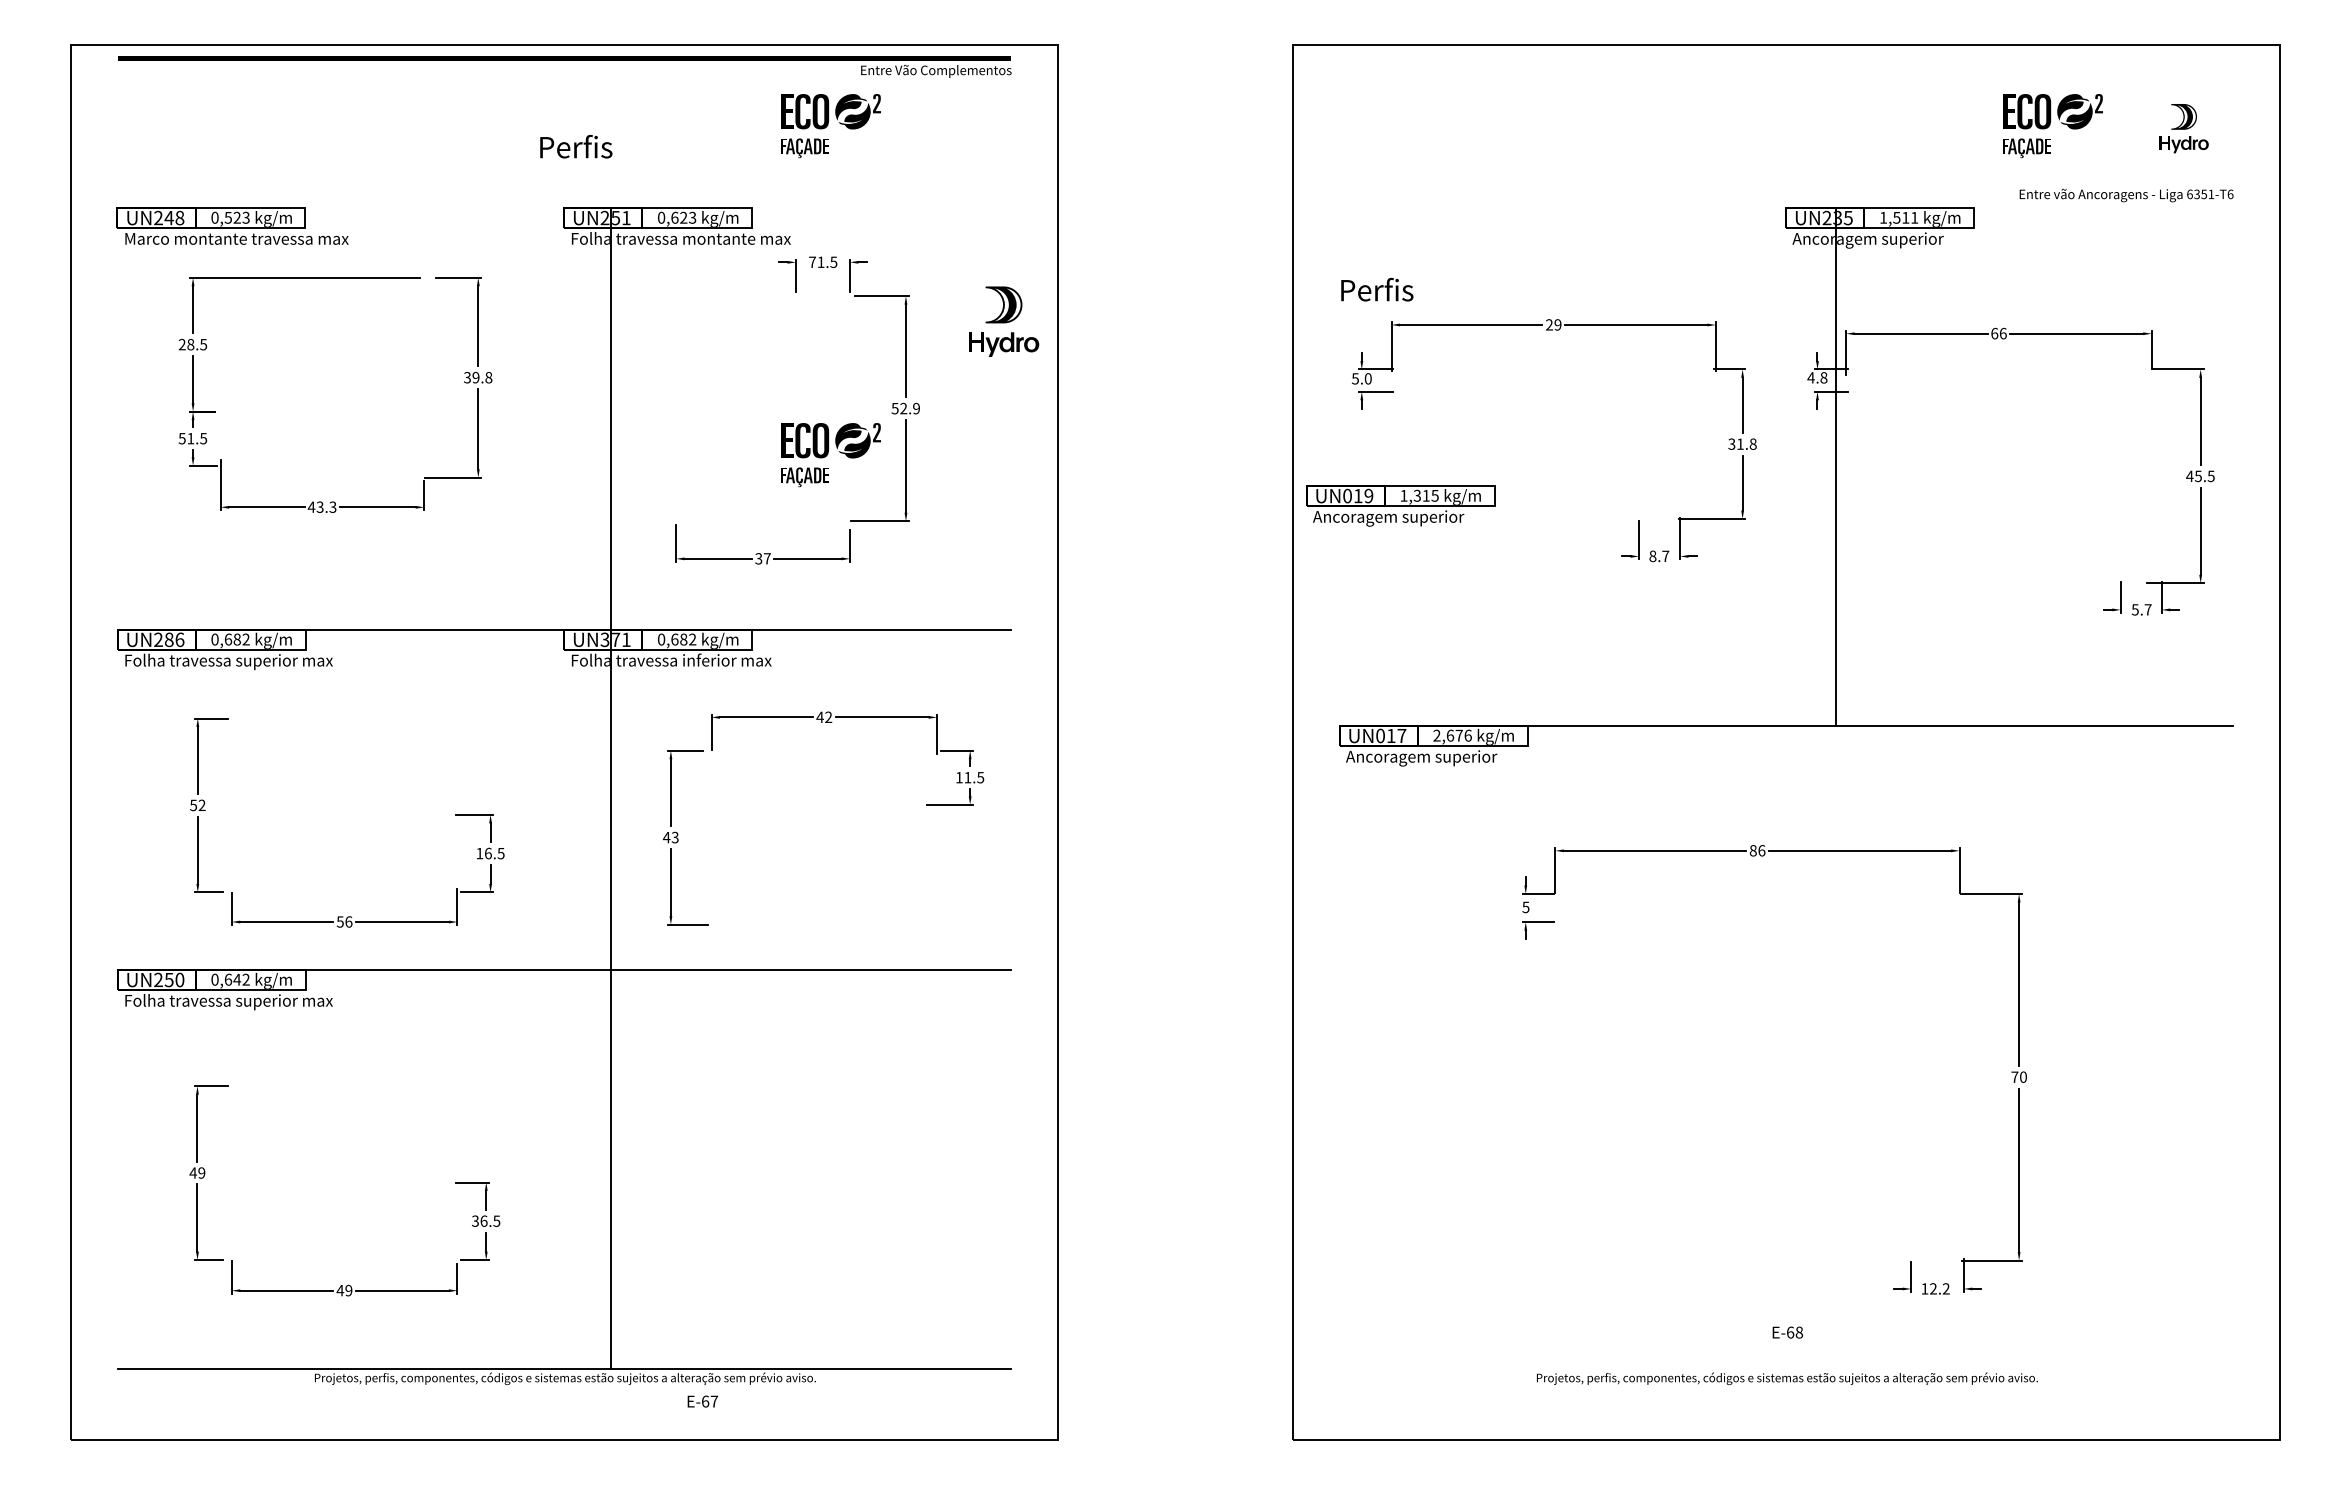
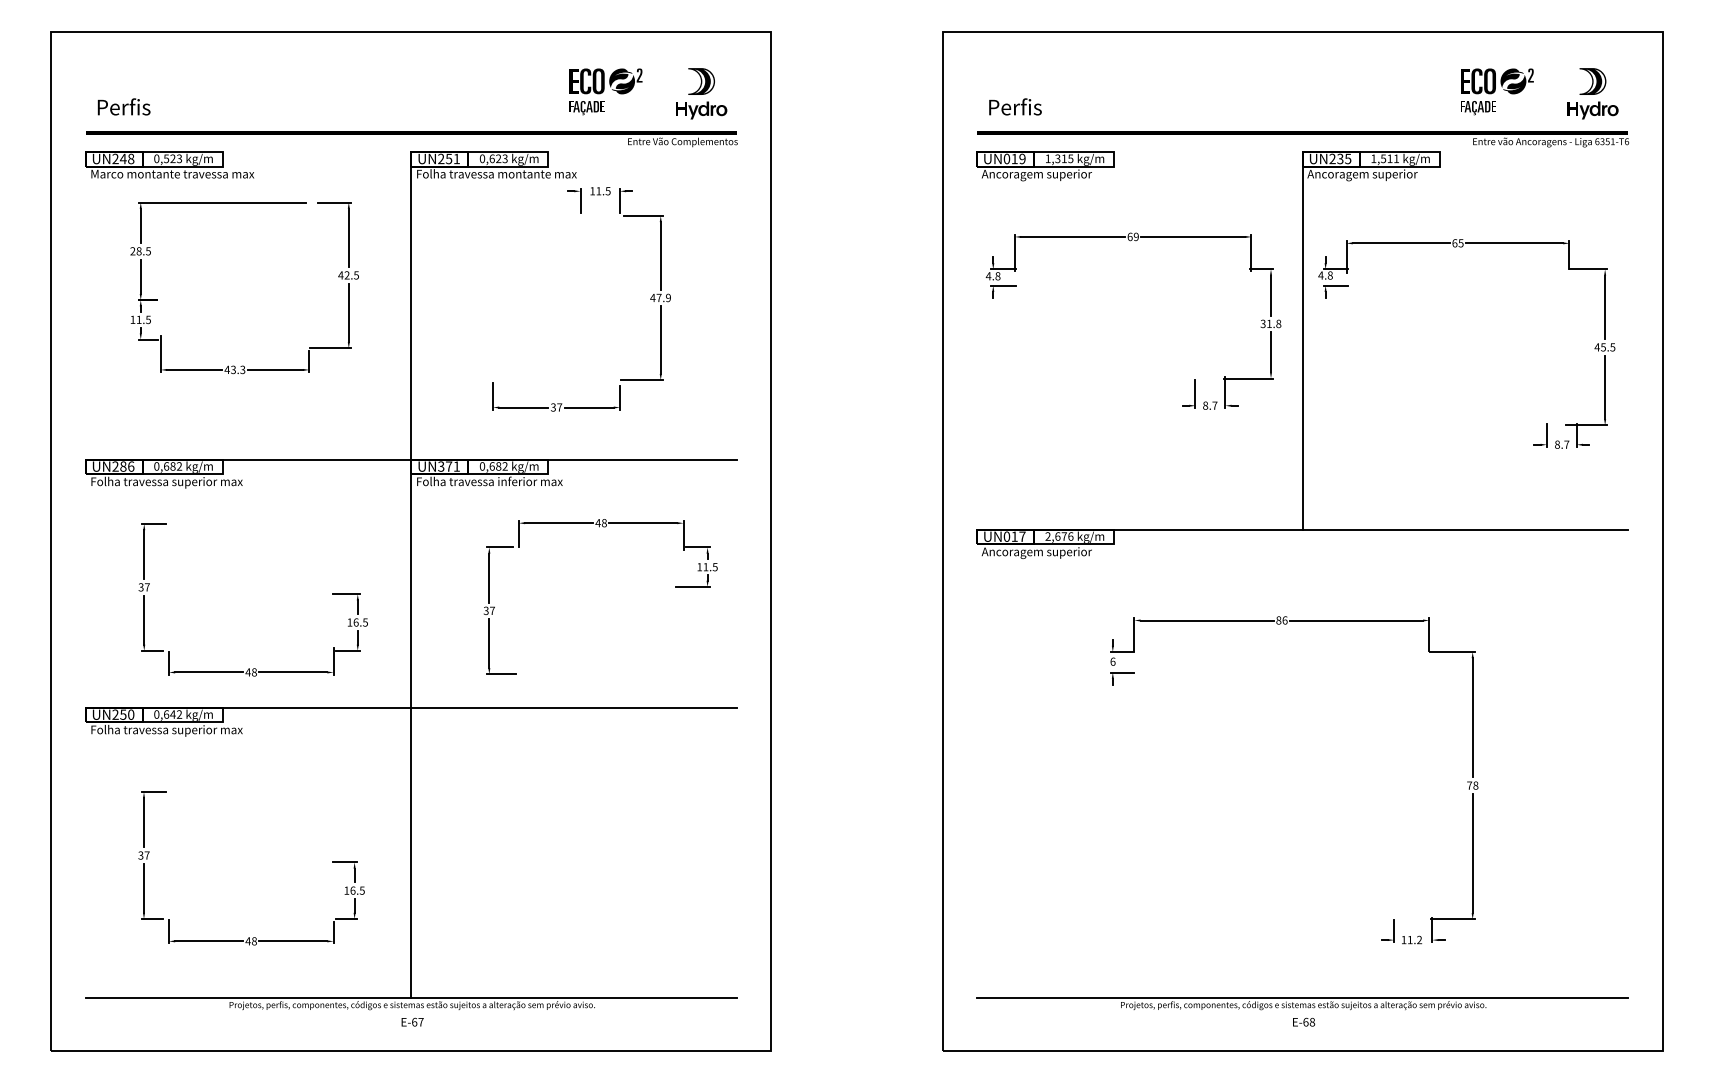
text: (564, 66) -> (411, 138), moved
part: (2184, 128) -> (1593, 93), size x1.43
text: (576, 146) -> (124, 106), moved
fill: (1785, 182) -> (1302, 133), added
text: (812, 261) -> (592, 190), 71.5 -> 11.5
text: (1377, 289) -> (1015, 106), moved
part: (1004, 321) -> (702, 93), moved
text: (1549, 324) -> (1130, 236), 29 -> 69
text: (2002, 333) -> (1460, 243), 66 -> 65
text: (477, 377) -> (348, 275), 39.8 -> 42.5
text: (1361, 378) -> (993, 275), 5.0 -> 4.8
text: (899, 408) -> (656, 297), 52.9 -> 47.9
text: (181, 438) -> (132, 319), 51.5 -> 11.5
part: (830, 455) -> (605, 332), removed
line: (1835, 467) -> (1302, 340), moved
part: (1400, 505) -> (1045, 165), moved
text: (2134, 609) -> (1556, 444), 5.7 -> 8.7
text: (828, 717) -> (604, 523), 42 -> 48
line: (610, 788) -> (410, 575), moved
text: (197, 804) -> (144, 586), 52 -> 37
text: (670, 837) -> (489, 610), 43 -> 37
text: (1525, 907) -> (1112, 661), 5 -> 6
text: (344, 921) -> (251, 672), 56 -> 48
text: (2023, 1077) -> (1475, 785), 70 -> 78
text: (197, 1172) -> (144, 855), 49 -> 37
text: (475, 1220) -> (346, 890), 36.5 -> 16.5
text: (1933, 1288) -> (1410, 939), 12.2 -> 11.2
text: (348, 1290) -> (254, 941), 49 -> 48
text: (1787, 1332) -> (1303, 1022), moved
line: (1785, 1368) -> (1302, 998), added
text: (702, 1401) -> (412, 1022), moved

